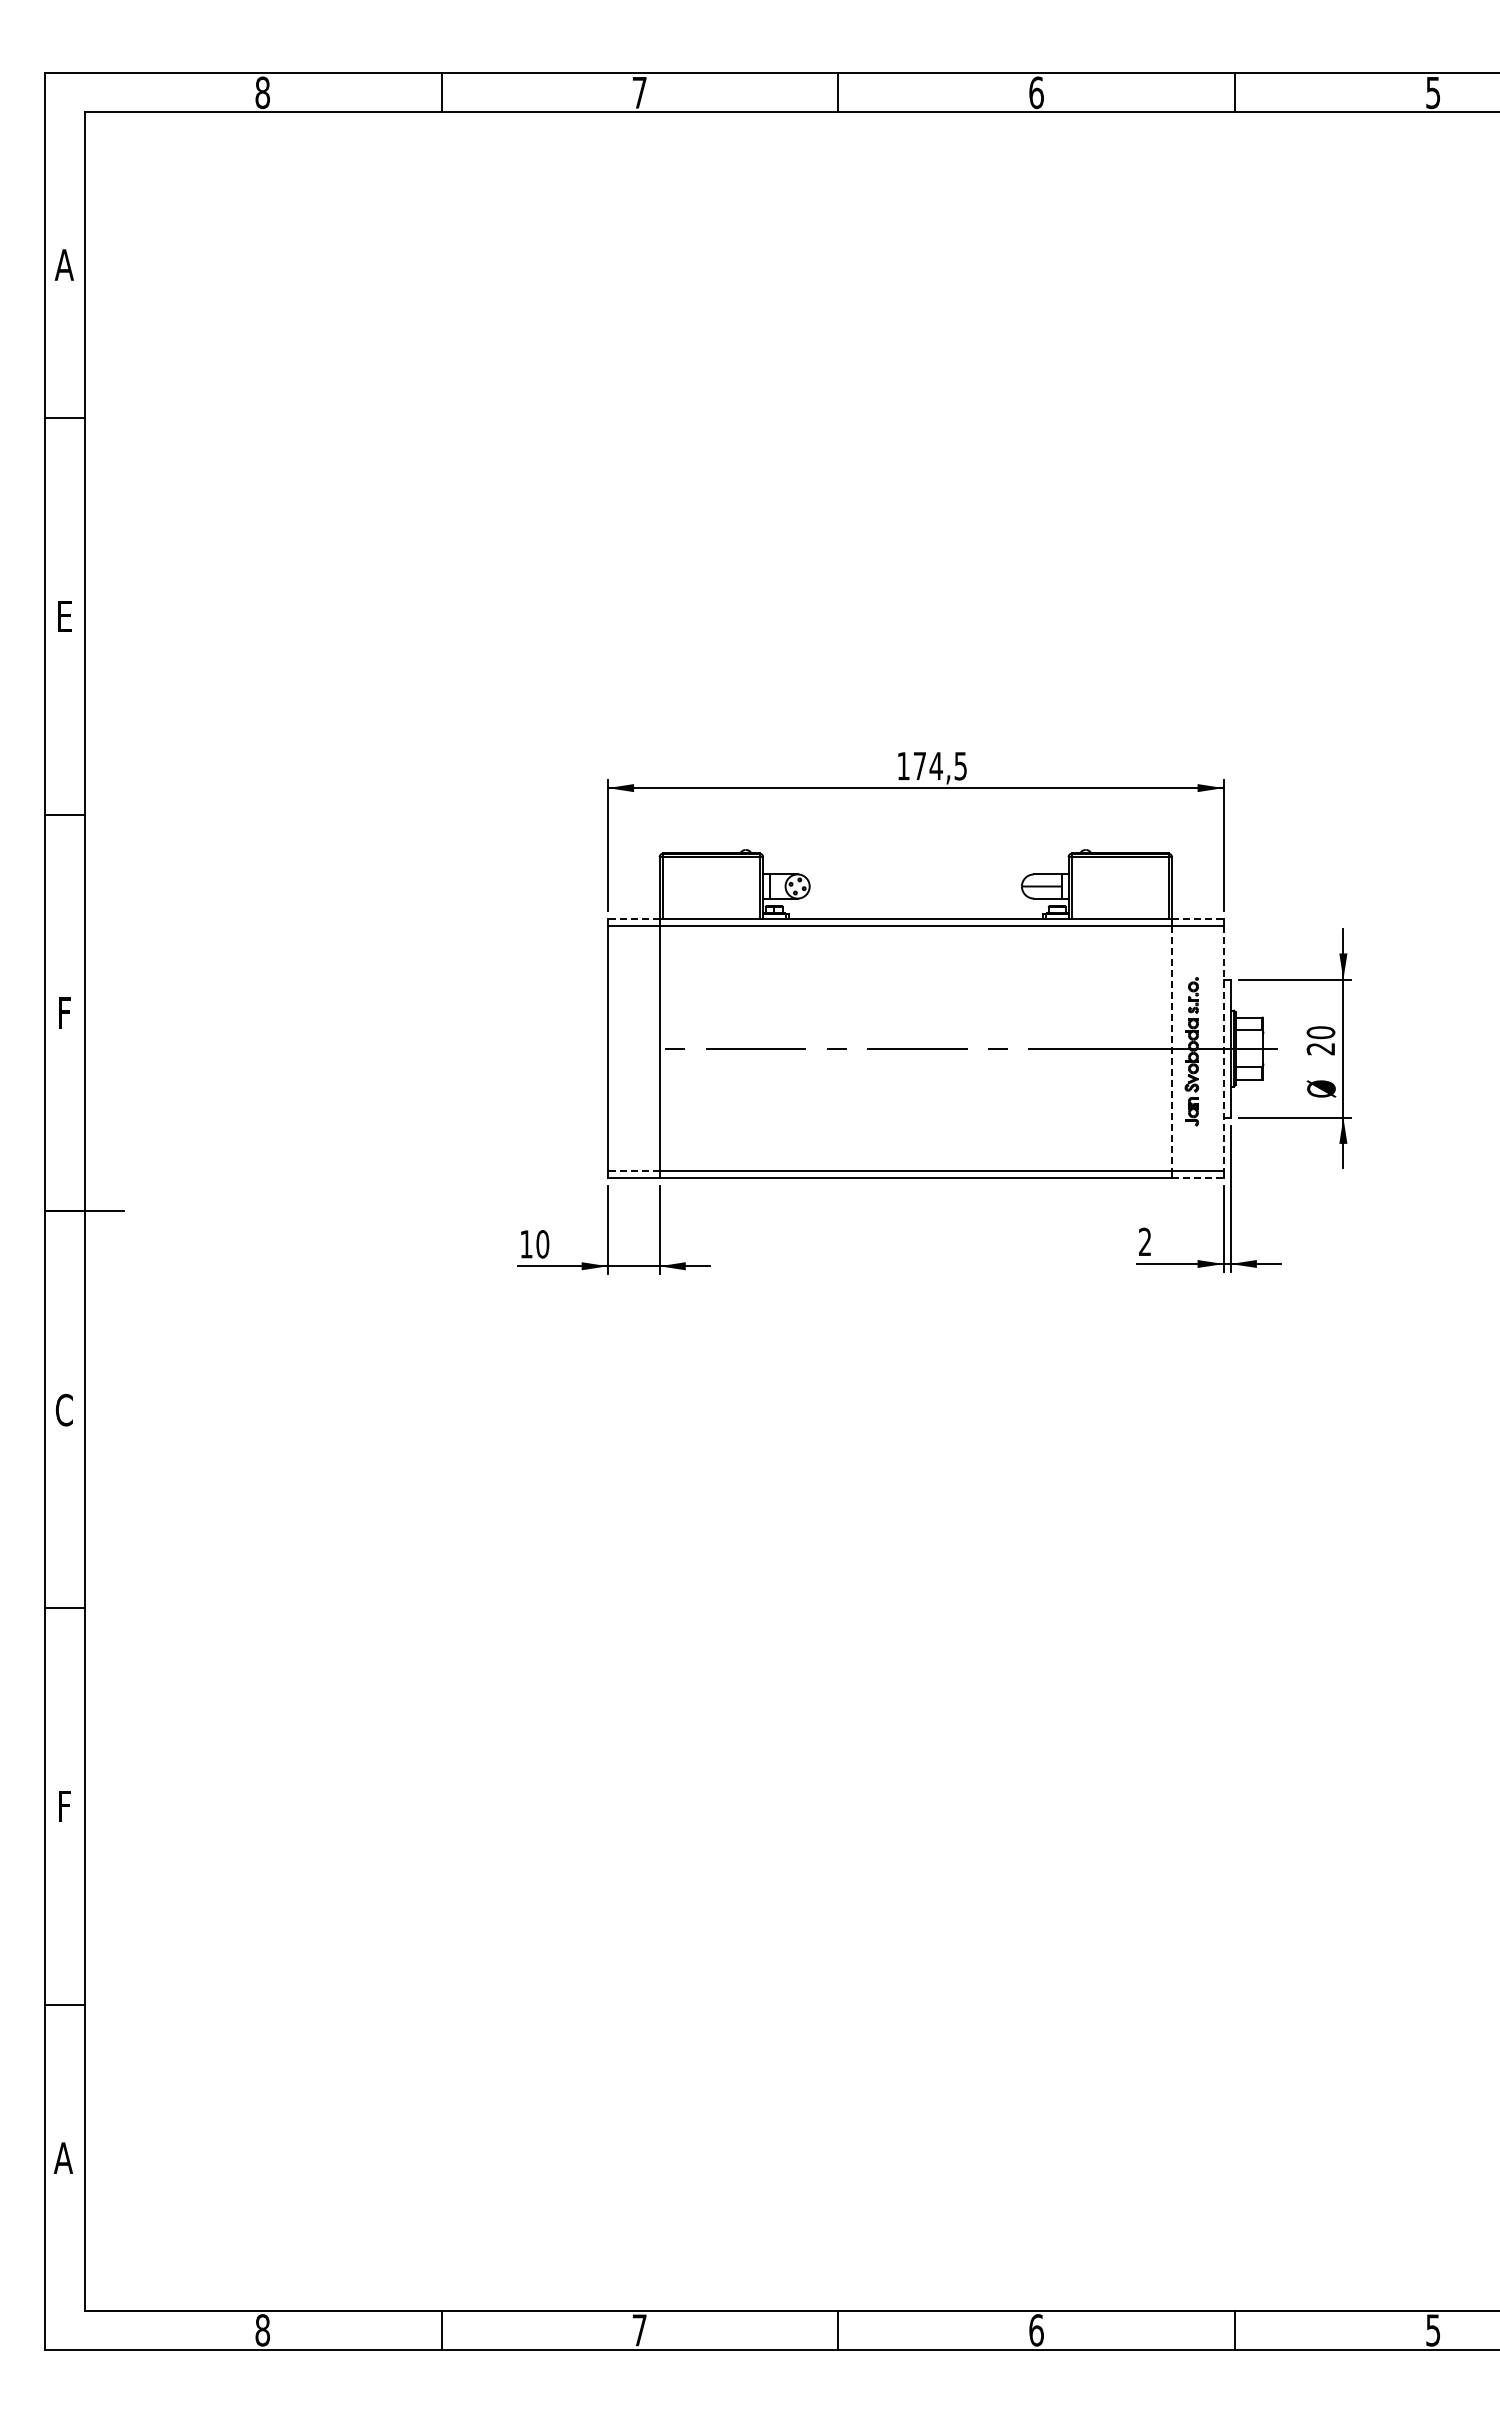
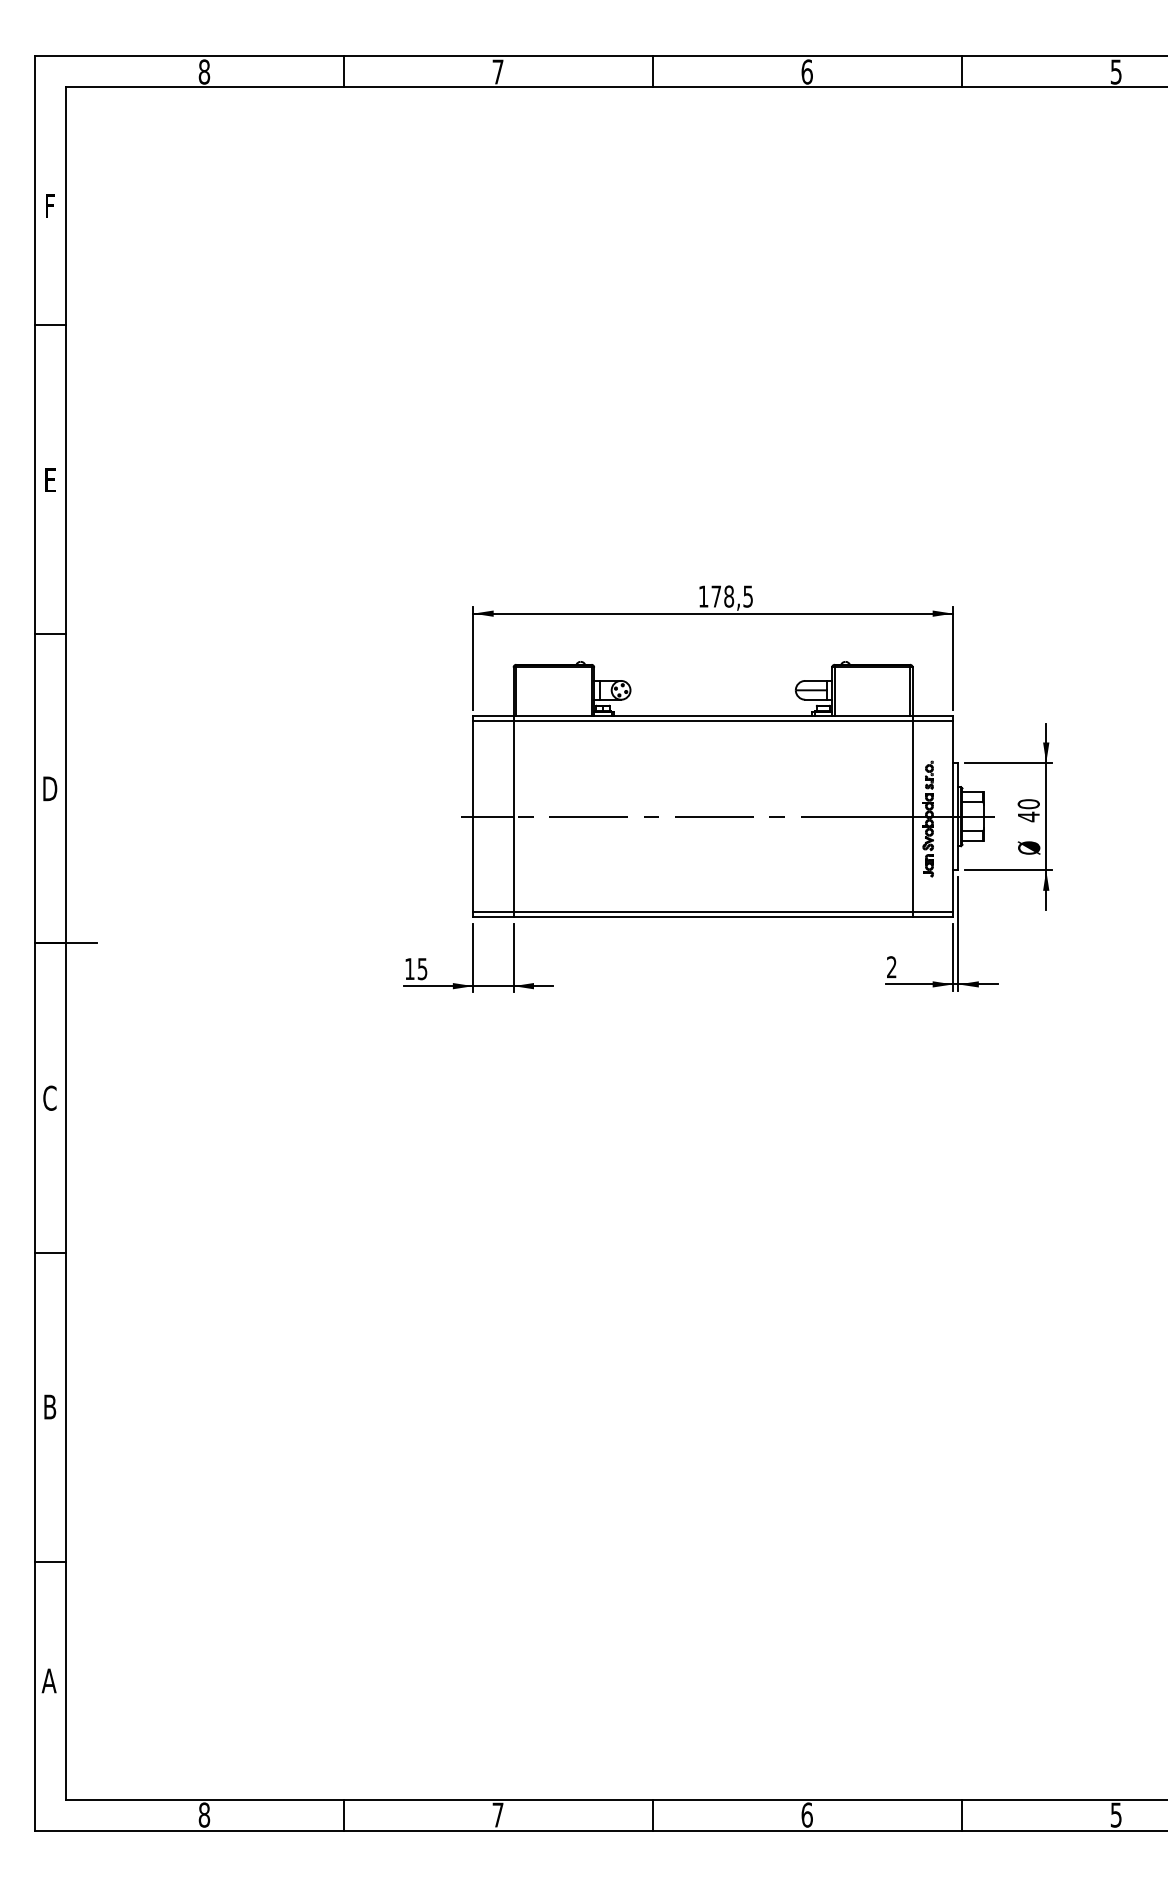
text: (63, 264) -> (49, 205), A -> F
text: (936, 765) -> (729, 596), 174,5 -> 178,5
line: (633, 919) -> (493, 716), dashed -> solid
line: (1197, 919) -> (932, 716), dashed -> solid
text: (64, 1012) -> (49, 788), F -> D
line: (625, 1048) -> (487, 816), added
text: (1320, 1048) -> (1028, 816), 20 -> 40
line: (1172, 1049) -> (913, 817), dashed -> solid
line: (1223, 1049) -> (952, 817), dashed -> solid
line: (633, 1171) -> (493, 912), dashed -> solid
line: (1197, 1178) -> (932, 917), dashed -> solid
text: (542, 1244) -> (422, 969), 10 -> 15
text: (64, 1806) -> (49, 1407), F -> B

